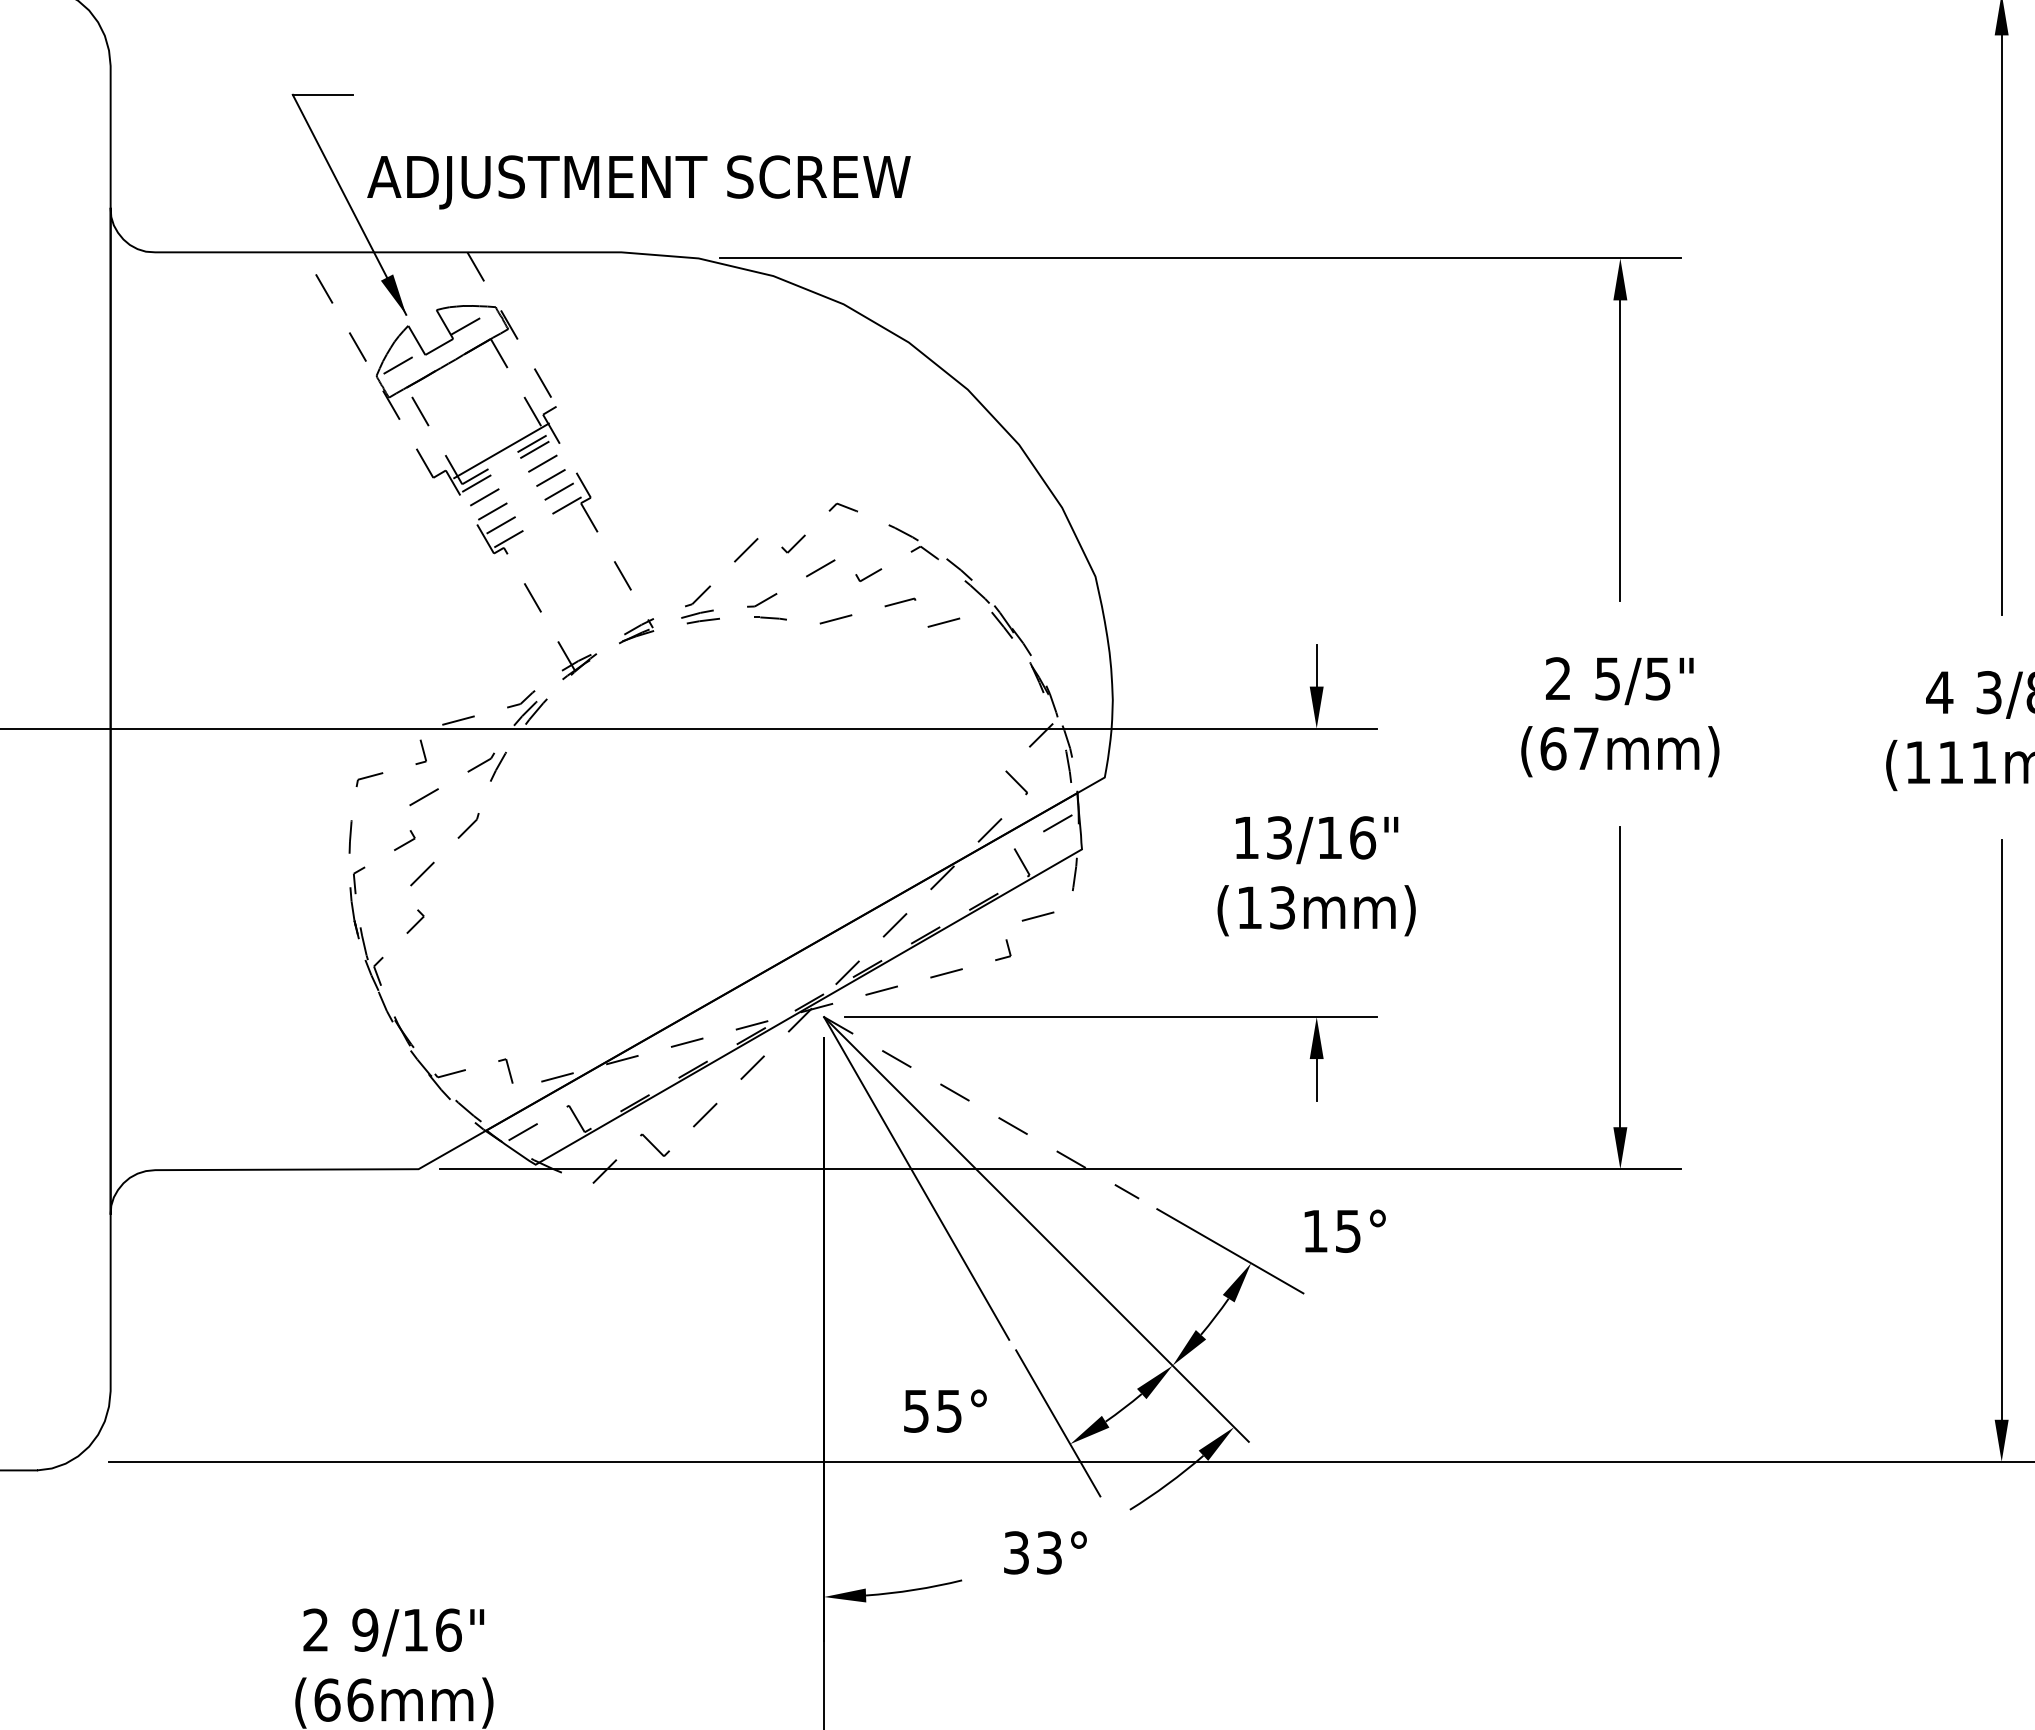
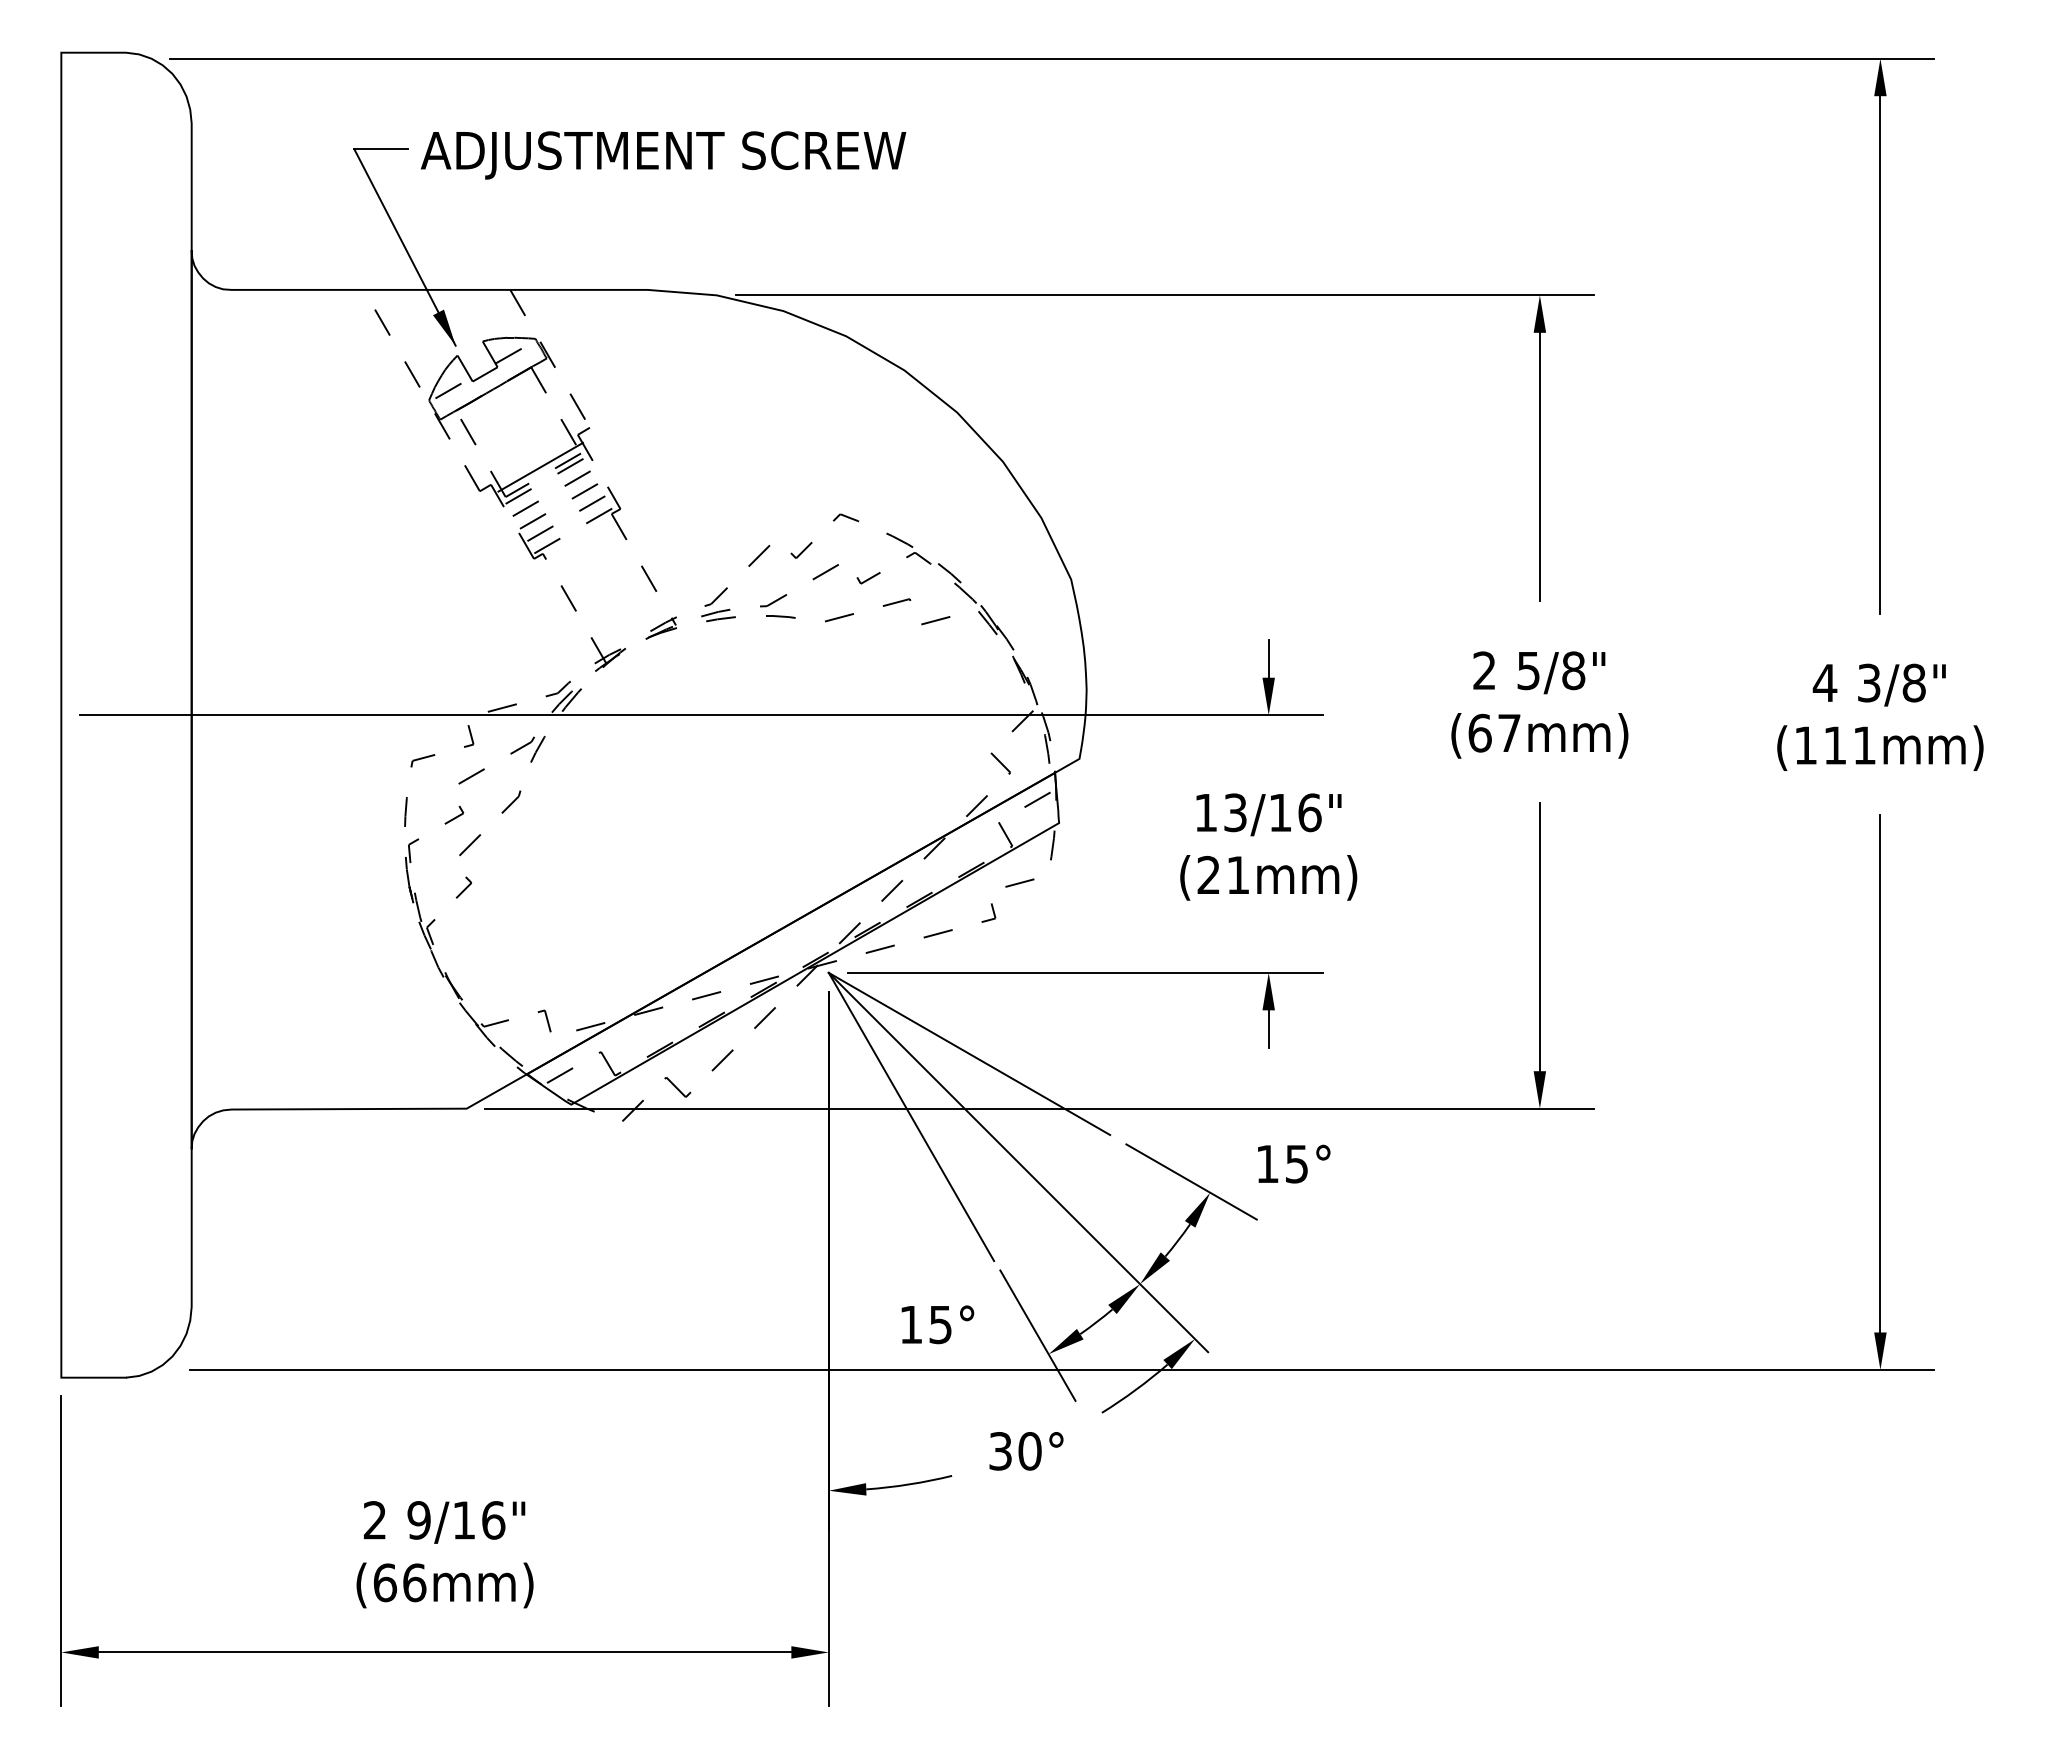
text: (638, 182) -> (663, 155), moved
text: (1657, 678) -> (1573, 670), 5/5" -> 5/8"
text: (1266, 906) -> (1223, 874), (13mm) -> (21mm)
line: (981, 1108) -> (969, 1054), dashed -> solid
text: (915, 1411) -> (910, 1325), 55° -> 15°
text: (1048, 1553) -> (1029, 1451), 33° -> 30°

